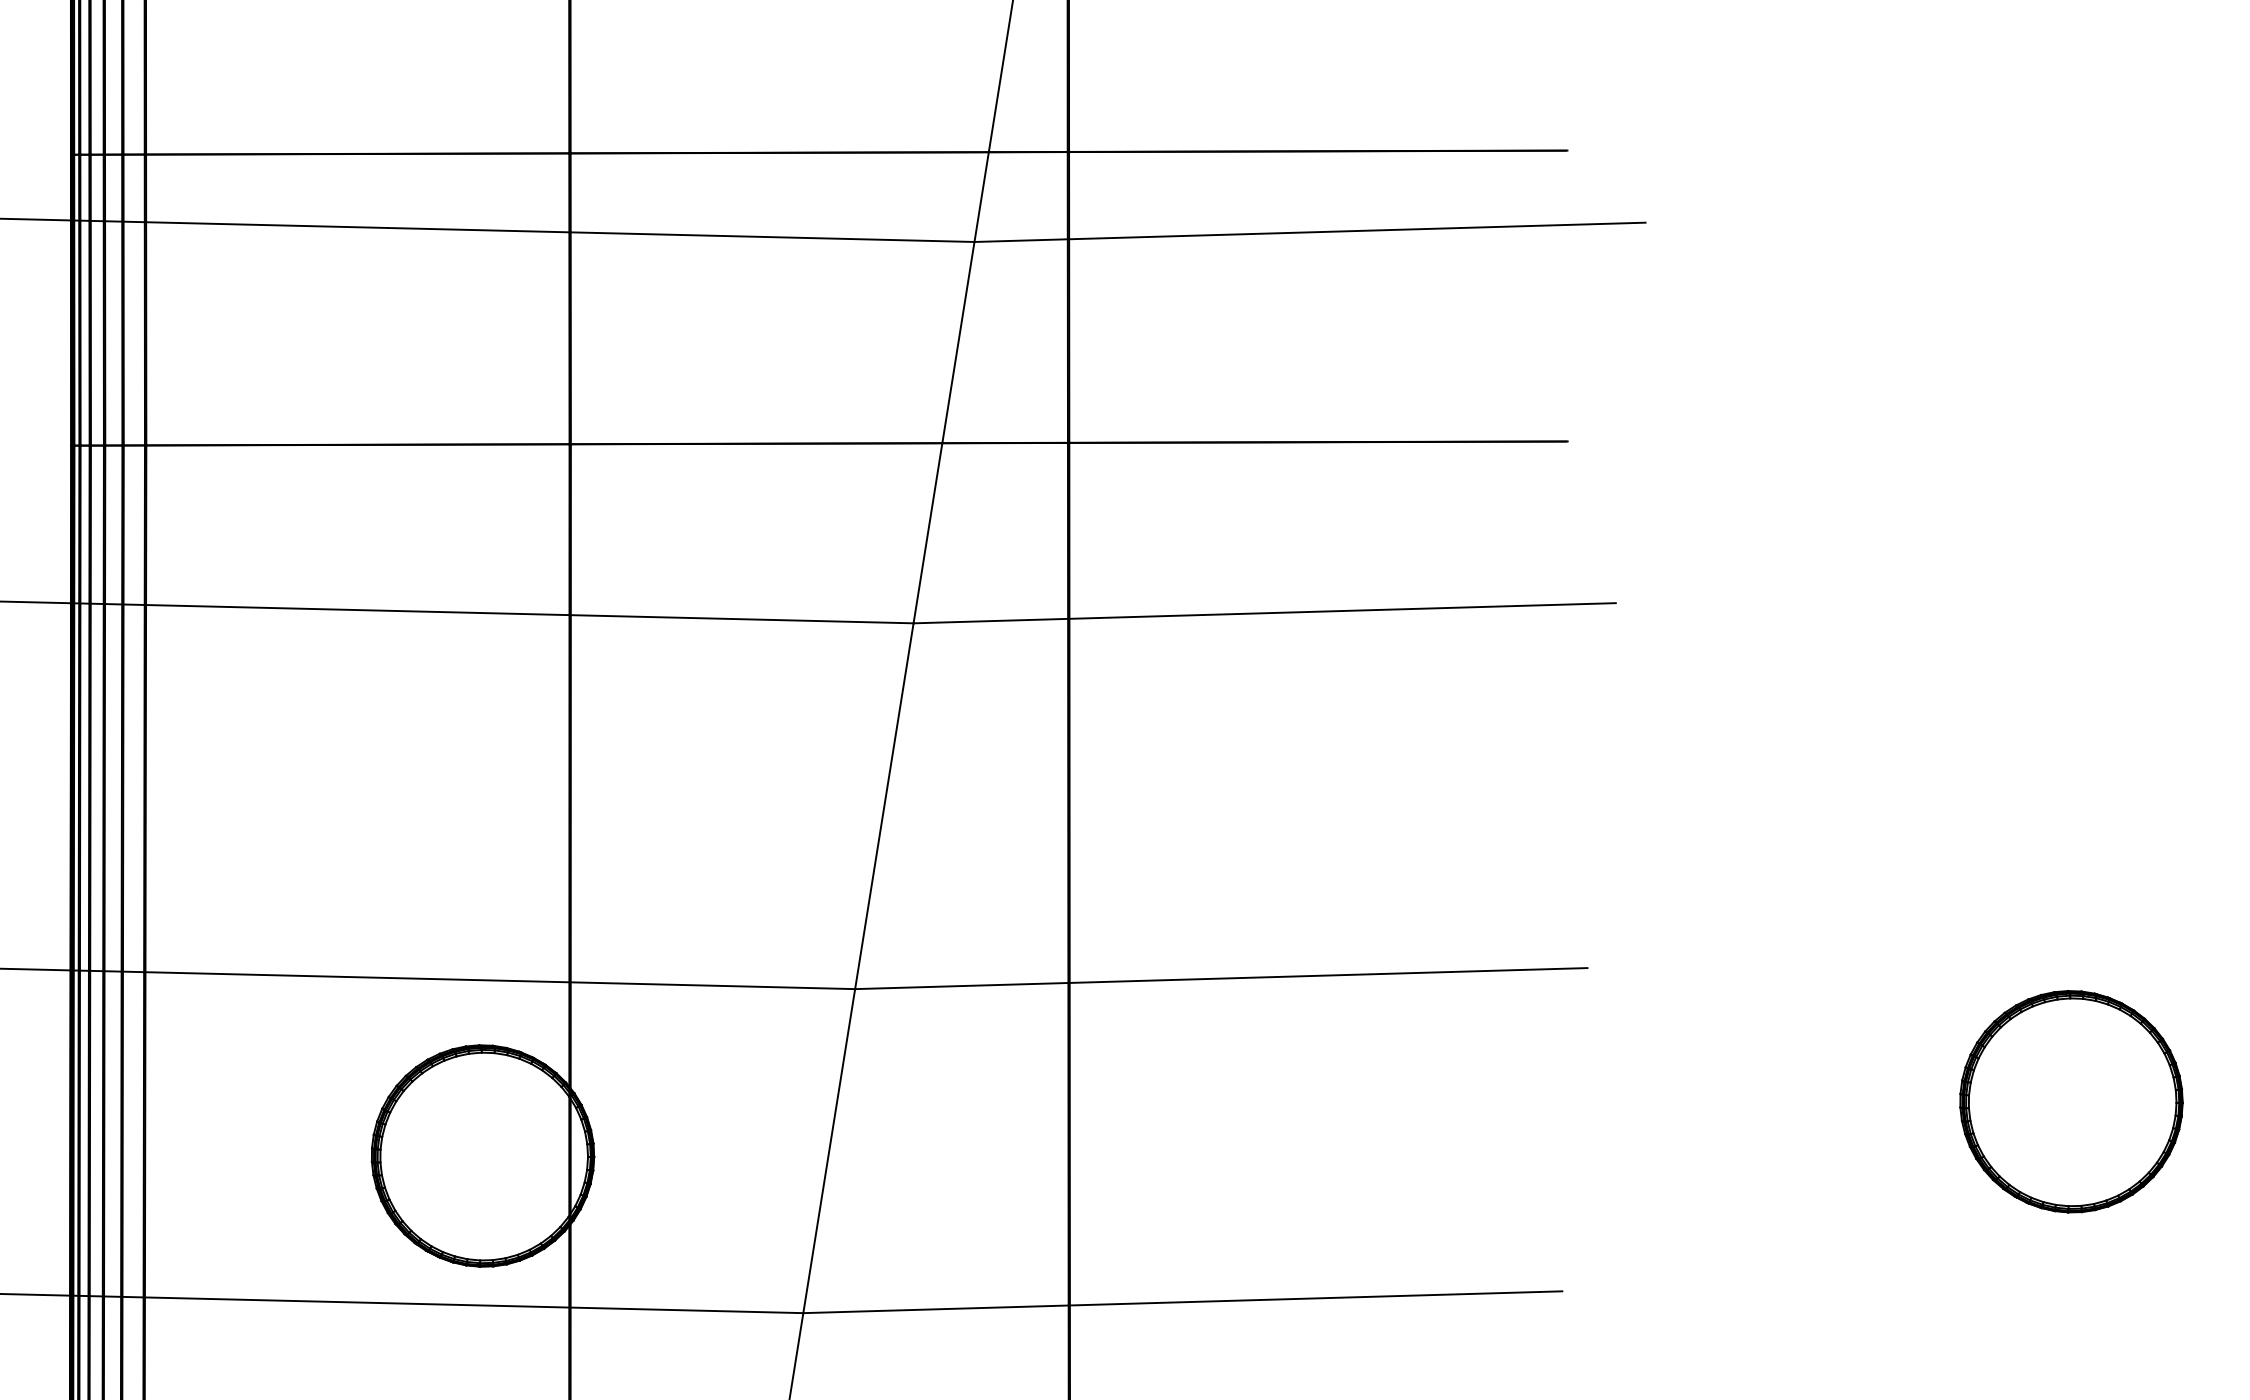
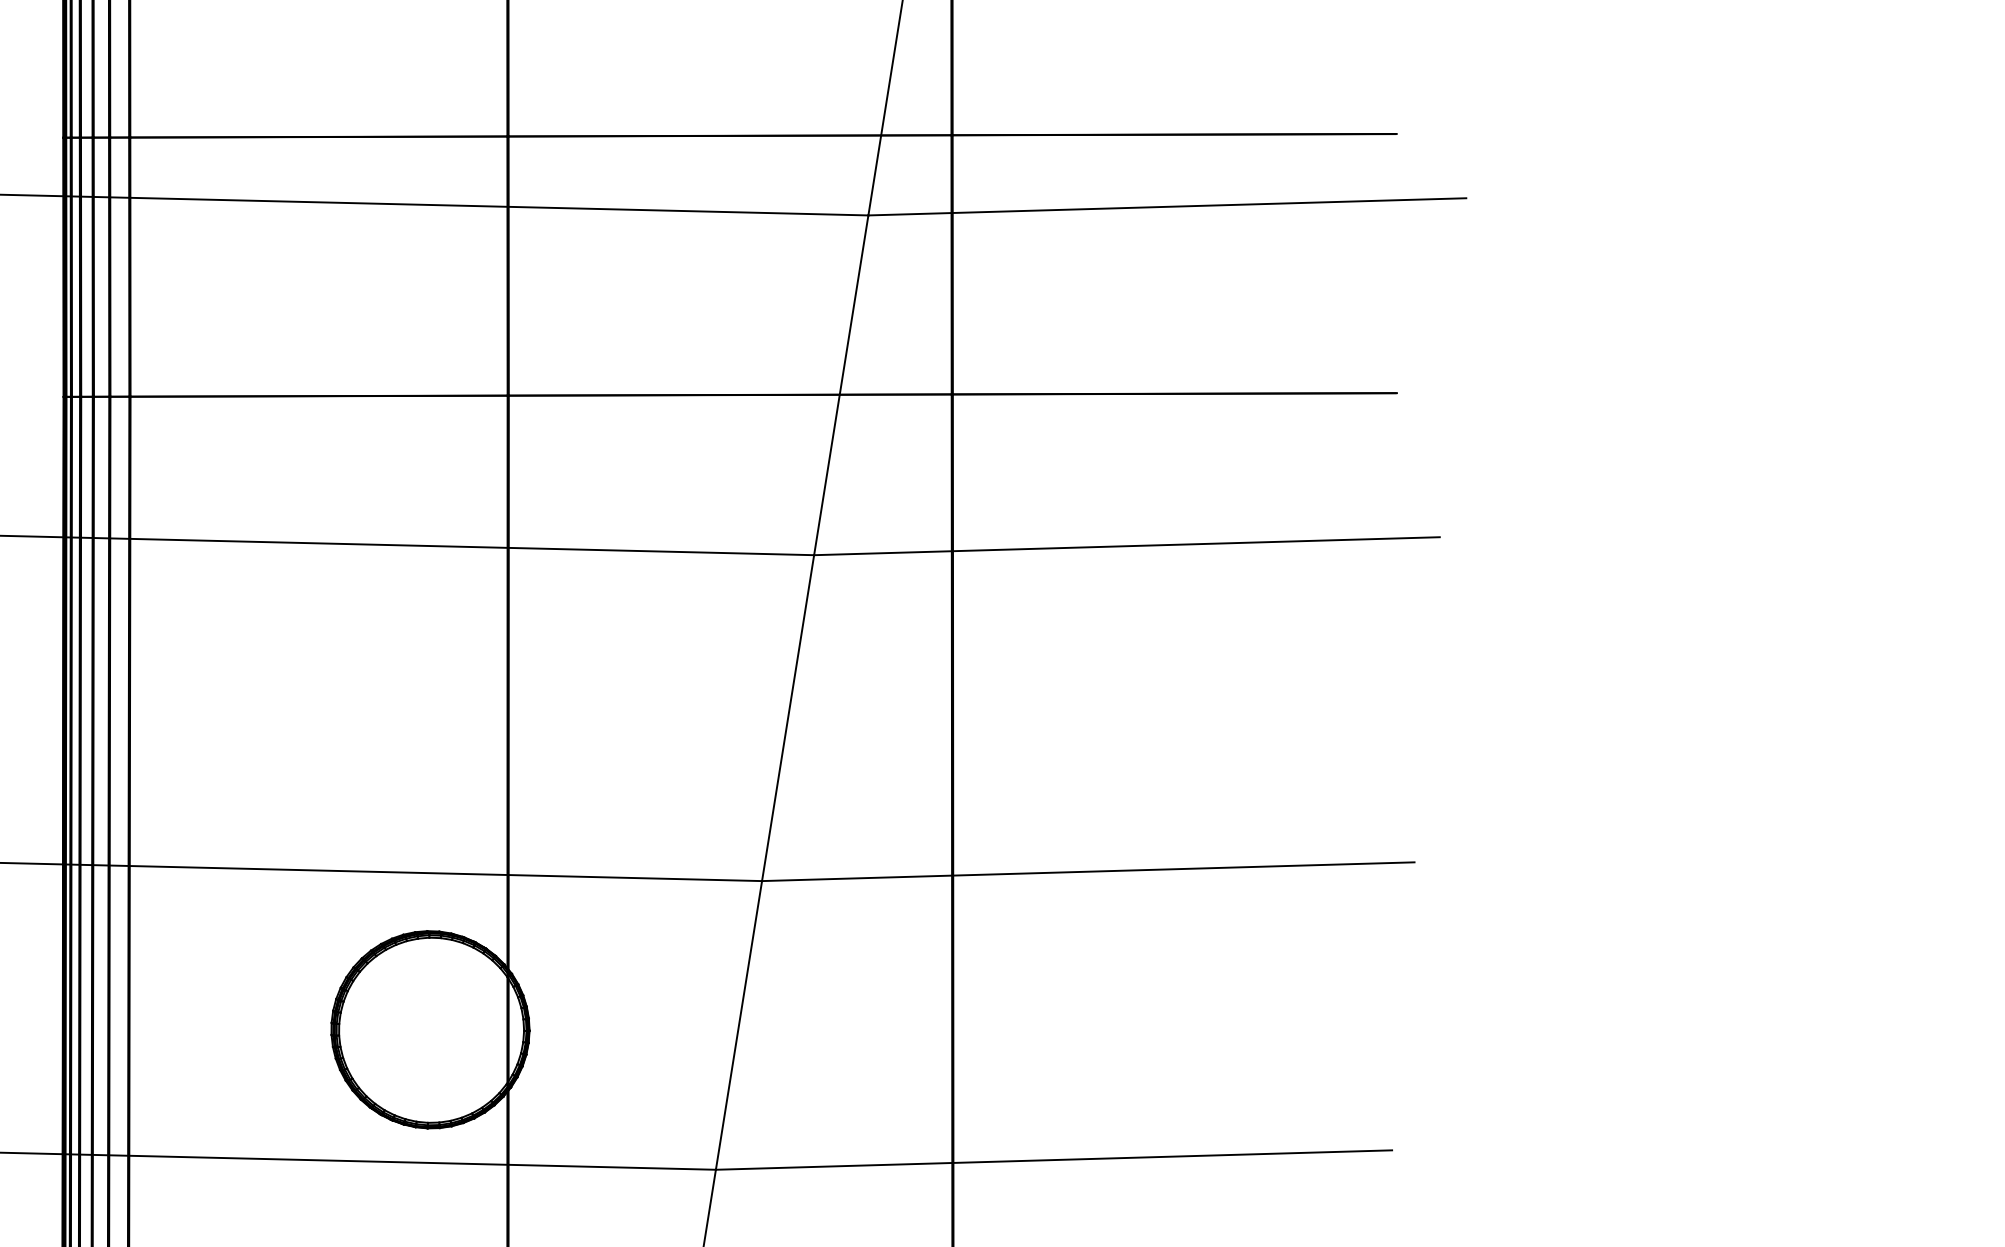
part: (2071, 1101) -> (1845, 981), removed

